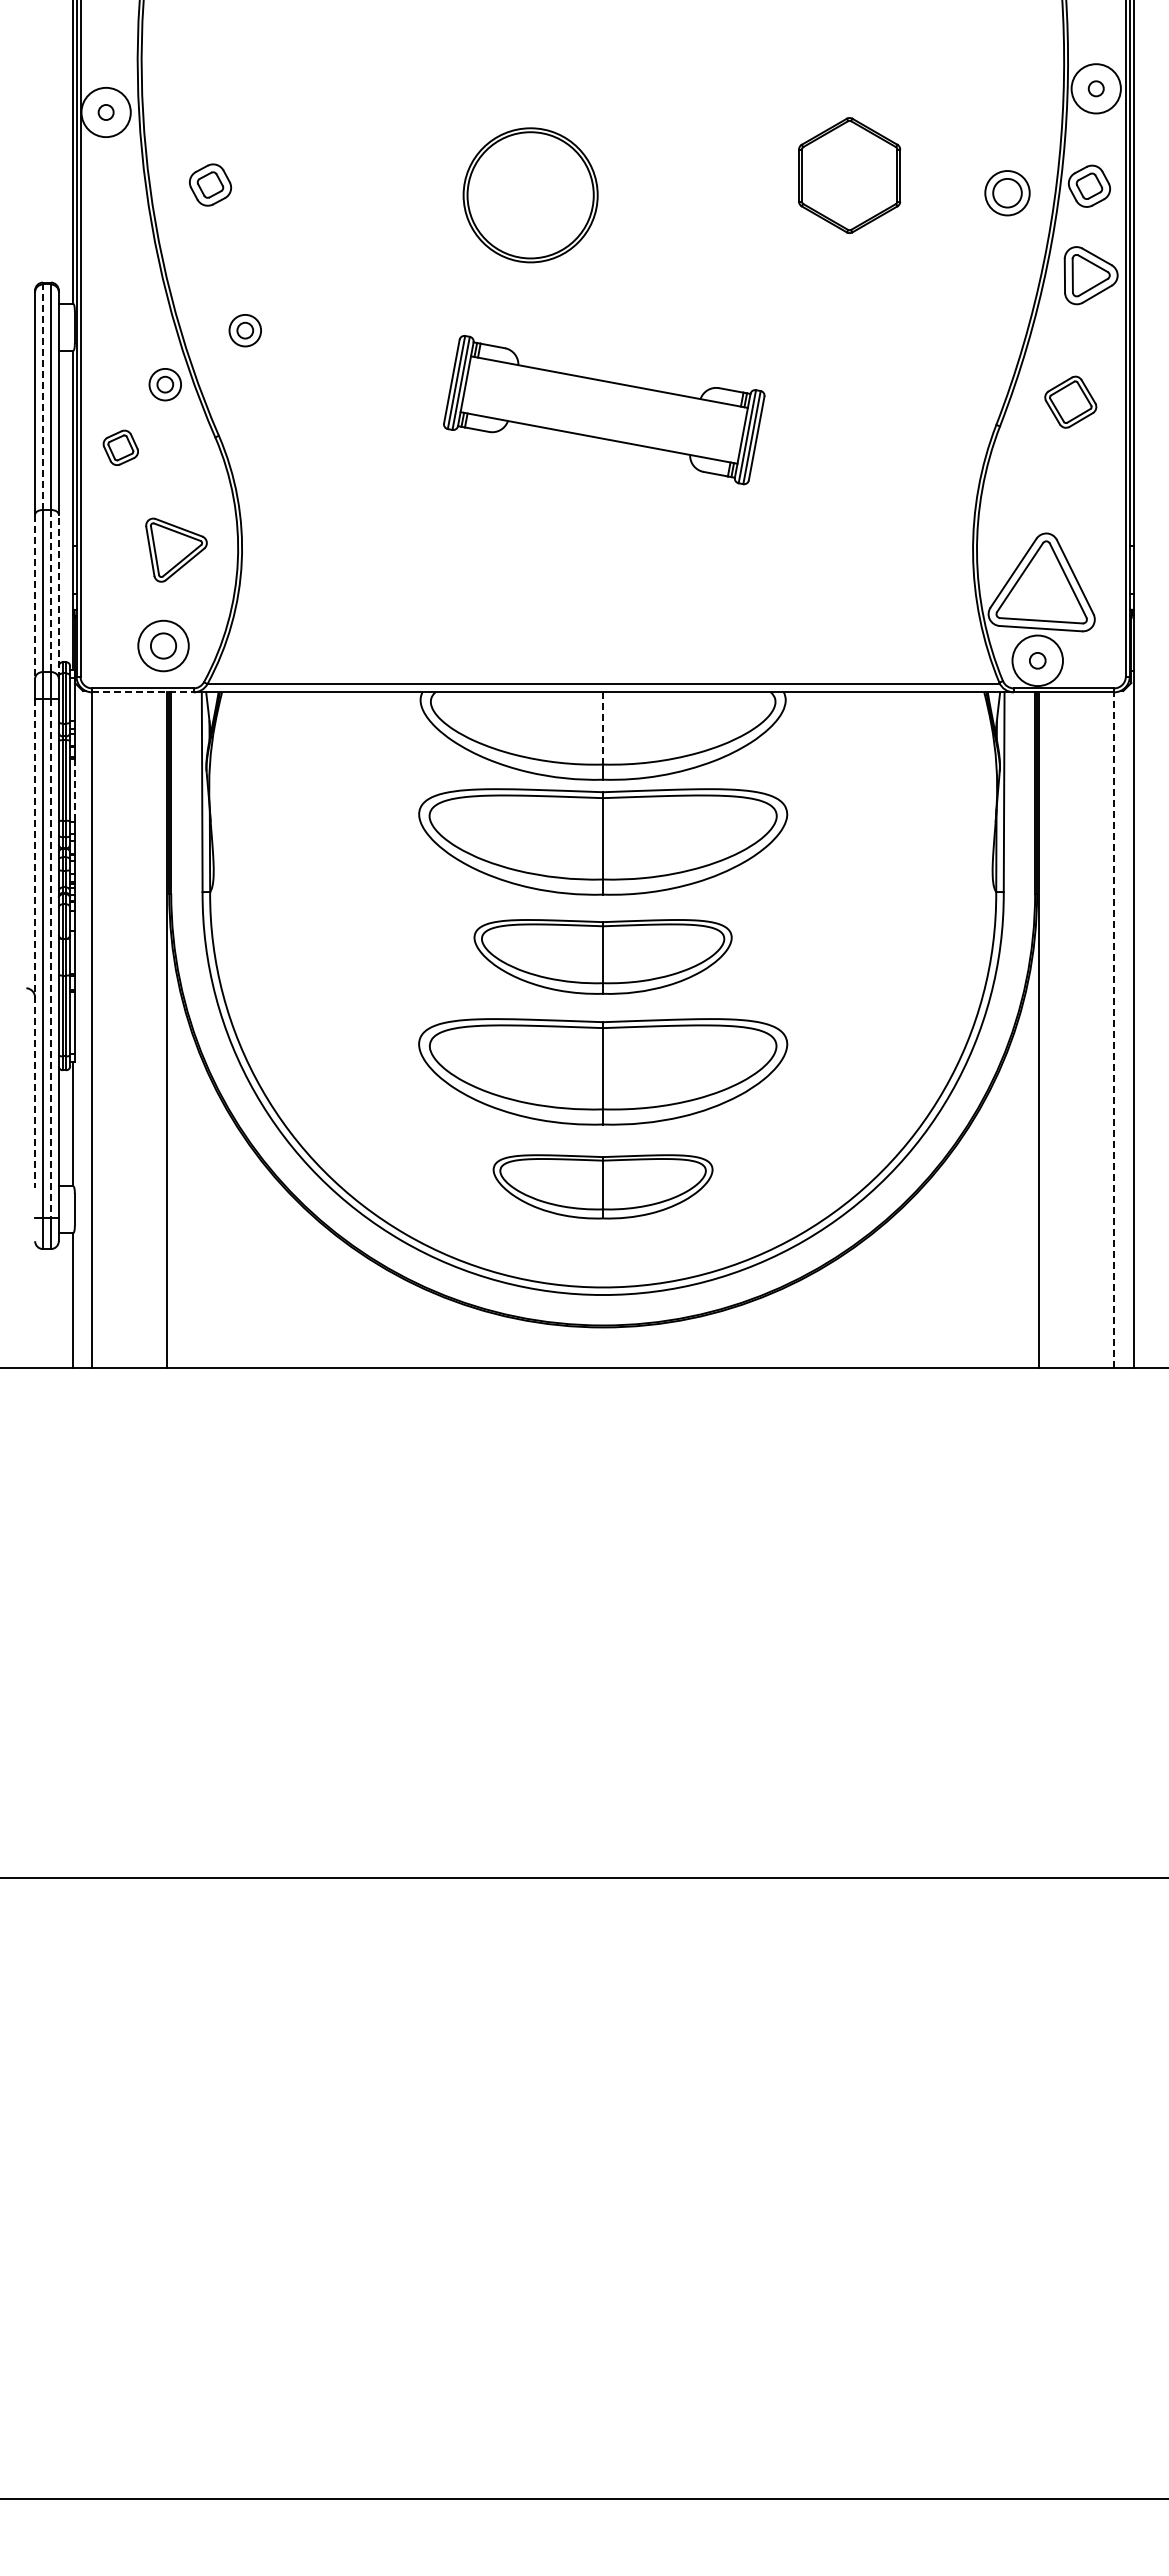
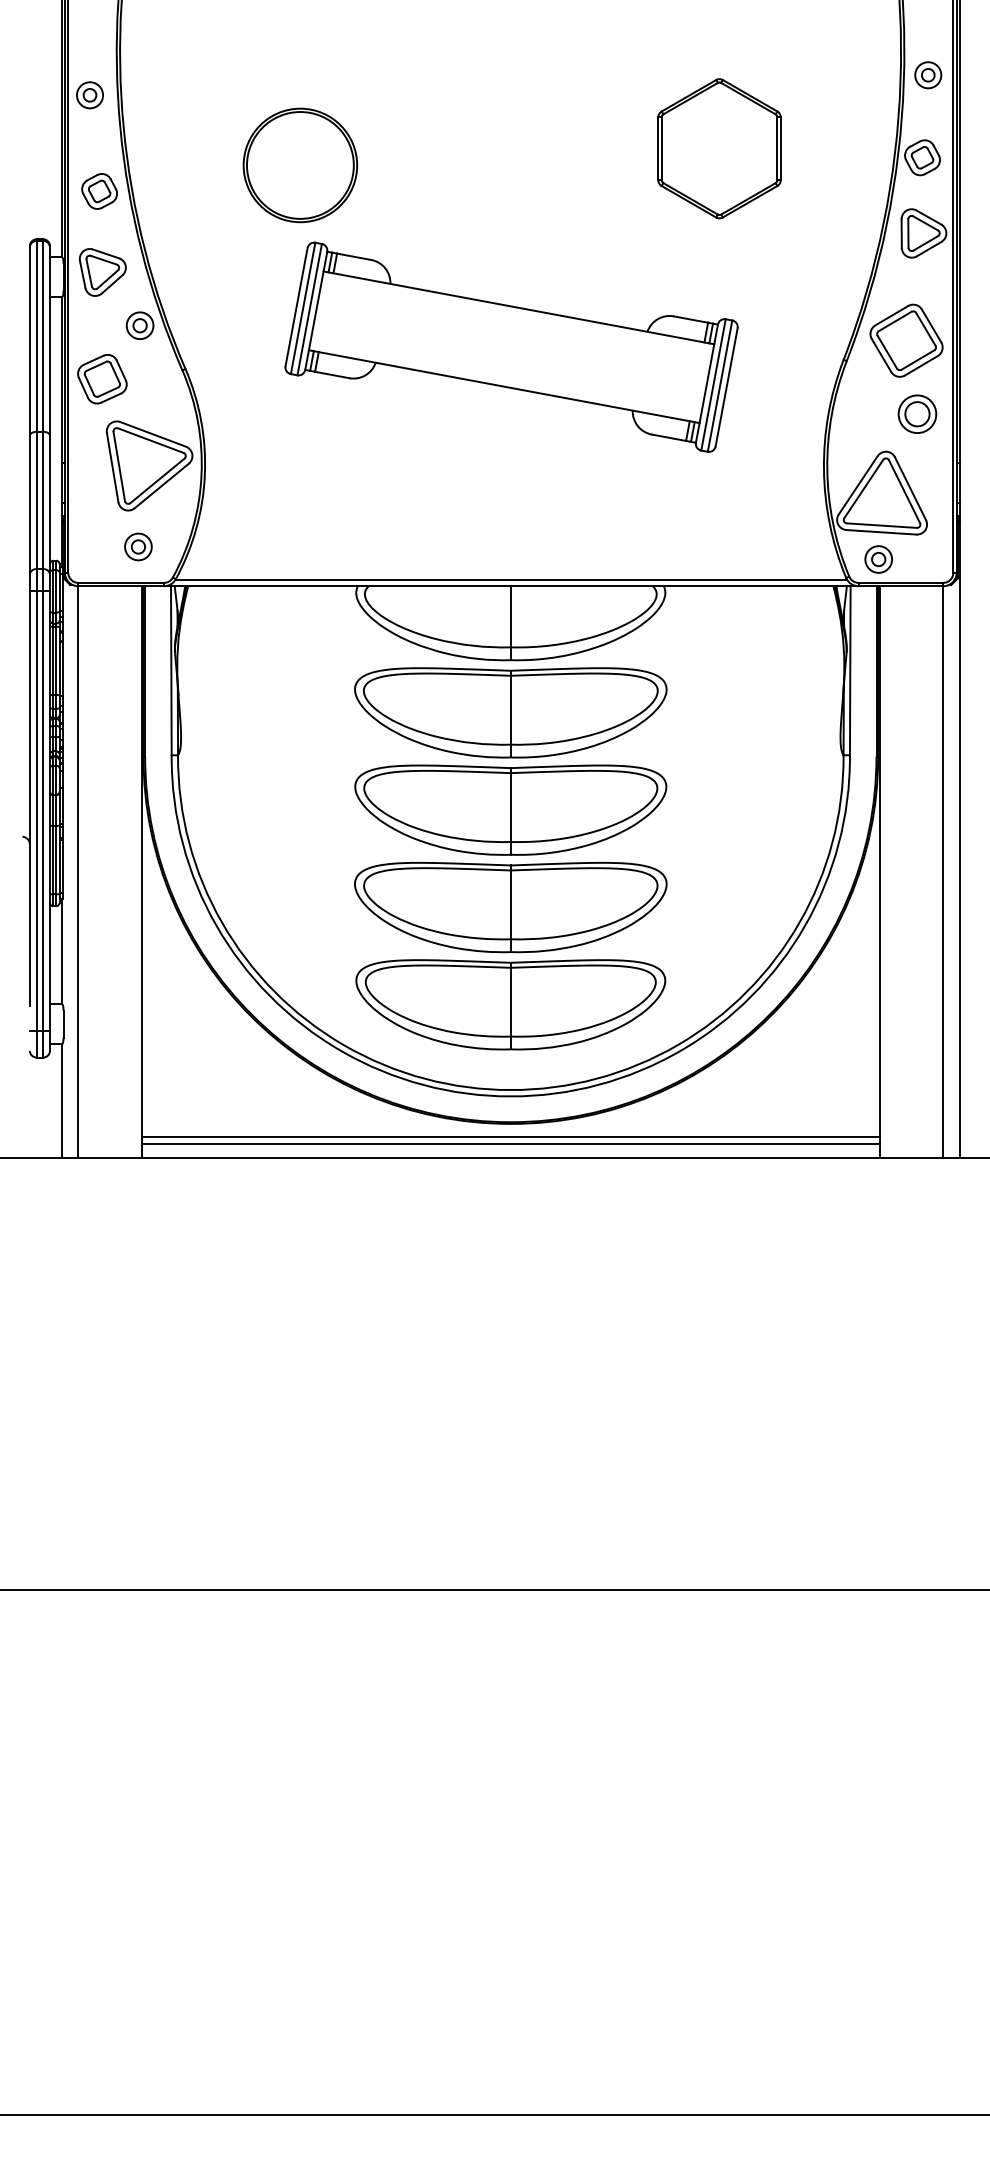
circle: (1095, 88) -> (927, 75), size x0.62
circle: (105, 112) -> (89, 95), size x0.62
part: (849, 175) -> (719, 148), size x1.43
part: (210, 184) -> (99, 190), moved
part: (1007, 193) -> (917, 414), moved
part: (530, 195) -> (300, 165), moved
part: (121, 321) -> (103, 272), added
part: (244, 330) -> (207, 279), removed
line: (43, 397) -> (36, 336), dashed -> solid
part: (1070, 401) -> (906, 339), size x1.67
part: (604, 409) -> (511, 346), size x1.67
part: (120, 447) -> (102, 378), size x1.67
part: (176, 549) -> (149, 465), size x1.67
line: (50, 591) -> (42, 500), dashed -> solid
line: (58, 596) -> (49, 505), dashed -> solid
line: (35, 597) -> (30, 505), dashed -> solid
part: (162, 645) -> (137, 546), size x0.62
circle: (1037, 660) -> (878, 559), size x0.62
line: (142, 692) -> (120, 586), dashed -> solid
line: (603, 727) -> (511, 615), dashed -> solid
line: (74, 790) -> (63, 669), dashed -> solid
line: (35, 943) -> (30, 798), dashed -> solid
part: (602, 956) -> (510, 809), size x1.43
line: (50, 958) -> (42, 811), dashed -> solid
line: (1114, 1030) -> (943, 872), dashed -> solid
part: (602, 1186) -> (510, 1004), size x1.67
line: (603, 1343) -> (511, 1137), added
line: (603, 1351) -> (511, 1144), added

